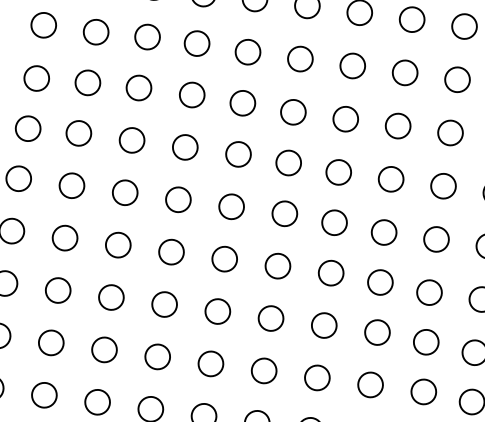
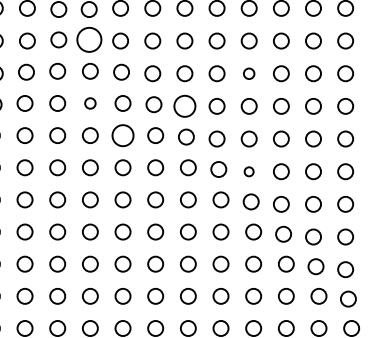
circle: (195, 42) -> (88, 39), size x1.6
circle: (449, 132) -> (248, 73), size x0.7
circle: (185, 147) -> (90, 103), size x0.7
circle: (338, 172) -> (184, 106), size x1.4
circle: (230, 206) -> (122, 135), size x1.4
circle: (428, 292) -> (248, 171), size x0.6

